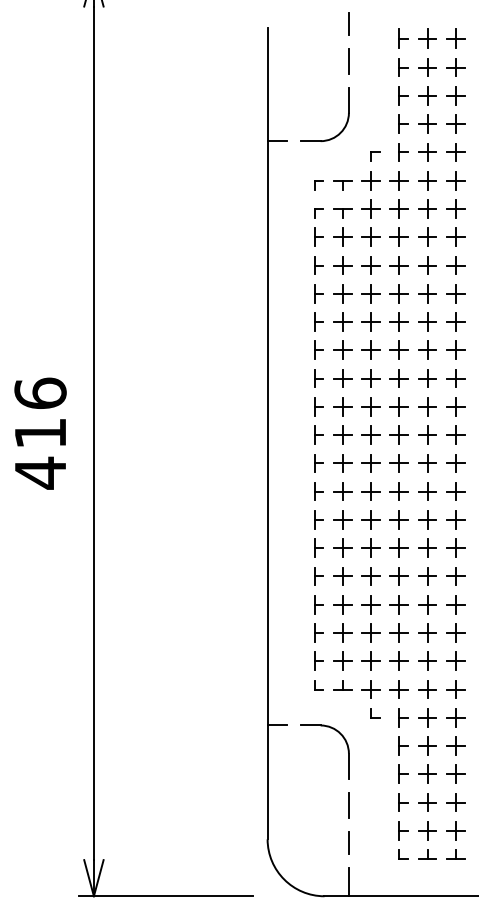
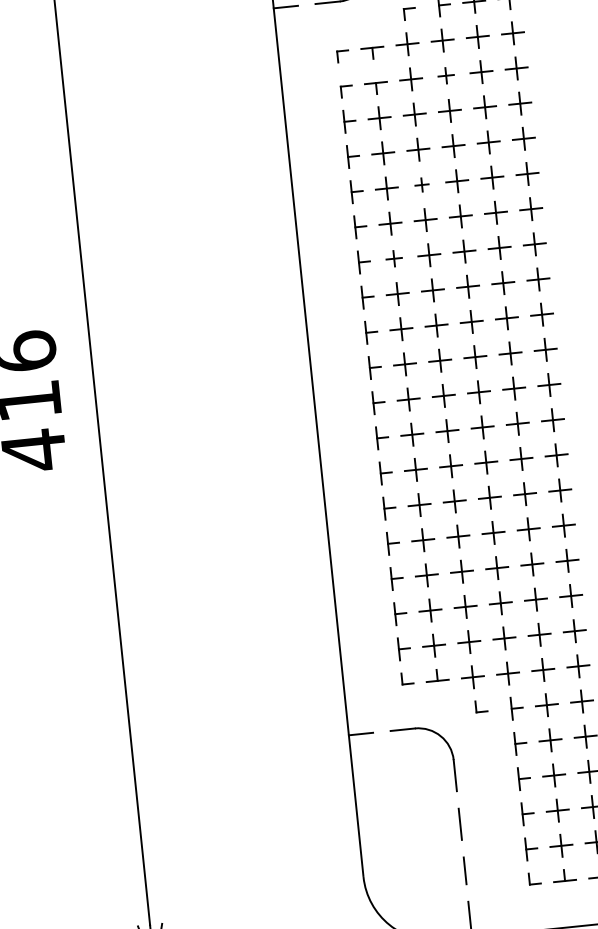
part: (398, 208) -> (445, 75), size x0.7
part: (370, 293) -> (421, 184), size x0.6
part: (342, 349) -> (393, 257), size x0.7

